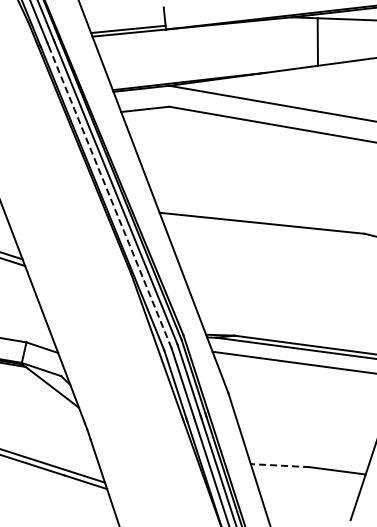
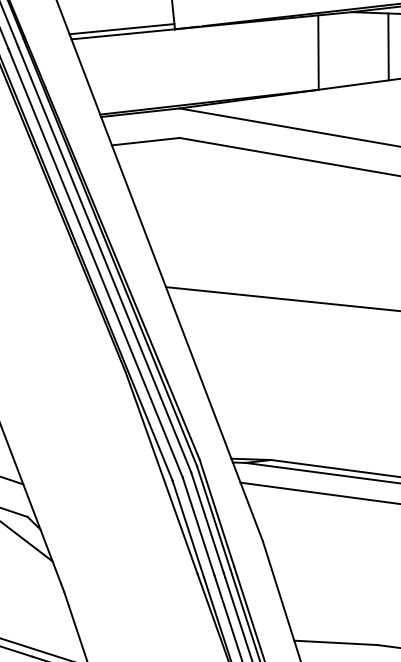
line: (267, 45) -> (317, 51), added
line: (109, 196) -> (95, 264), dashed -> solid
line: (280, 465) -> (336, 642), dashed -> solid

